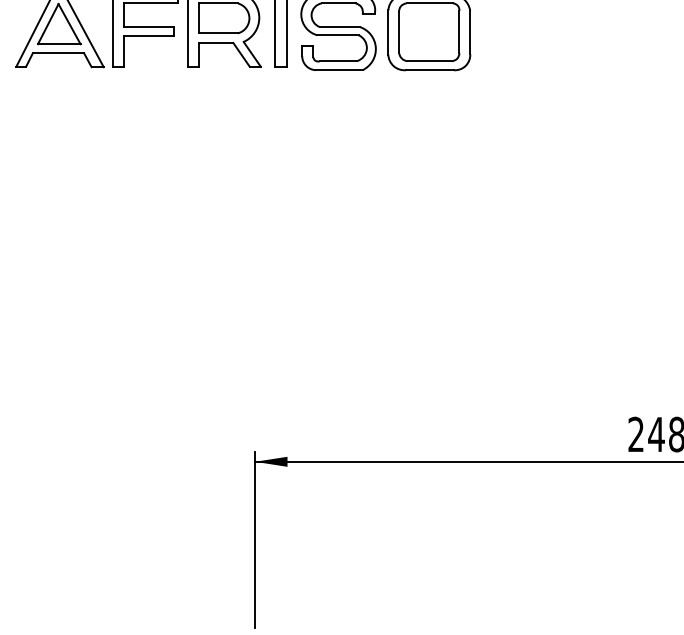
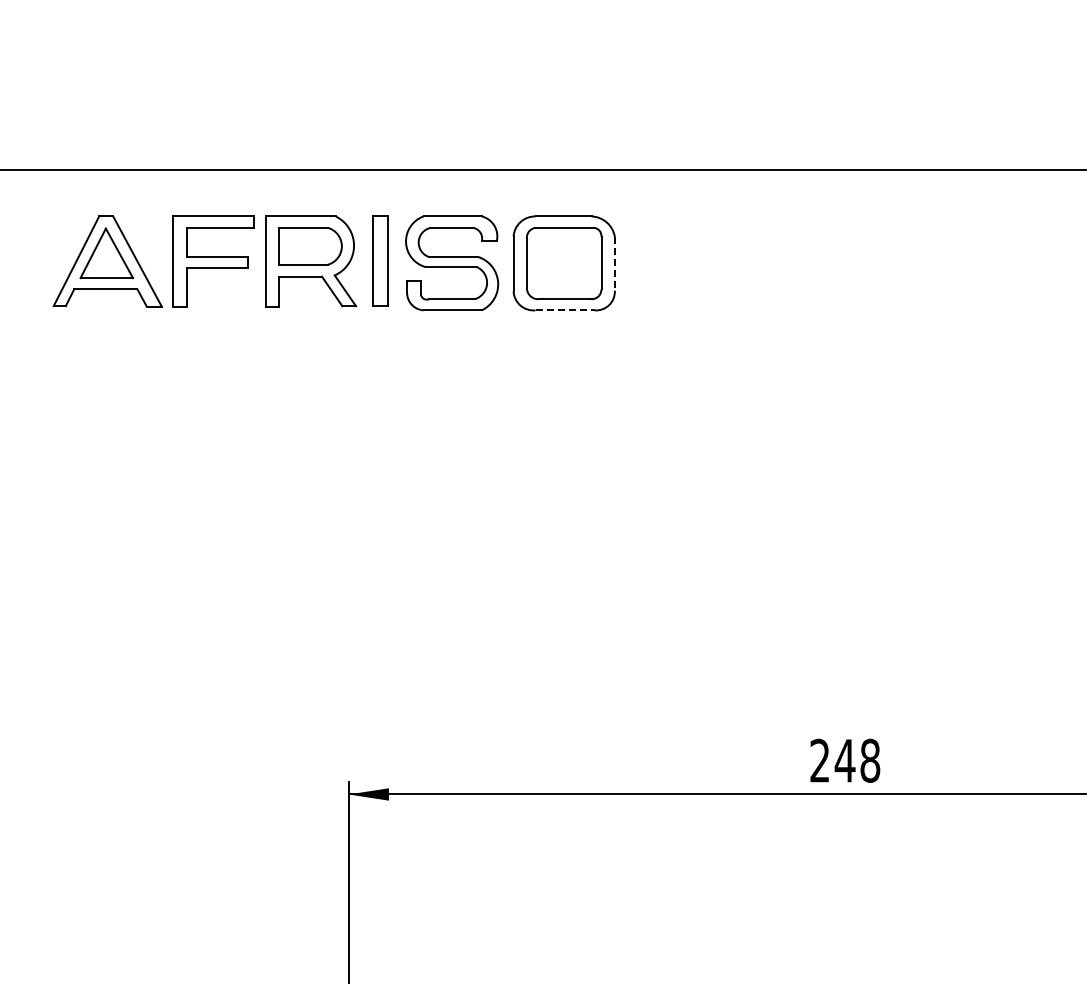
line: (469, 32) -> (614, 263), solid -> dashed
line: (430, 70) -> (565, 310), solid -> dashed

